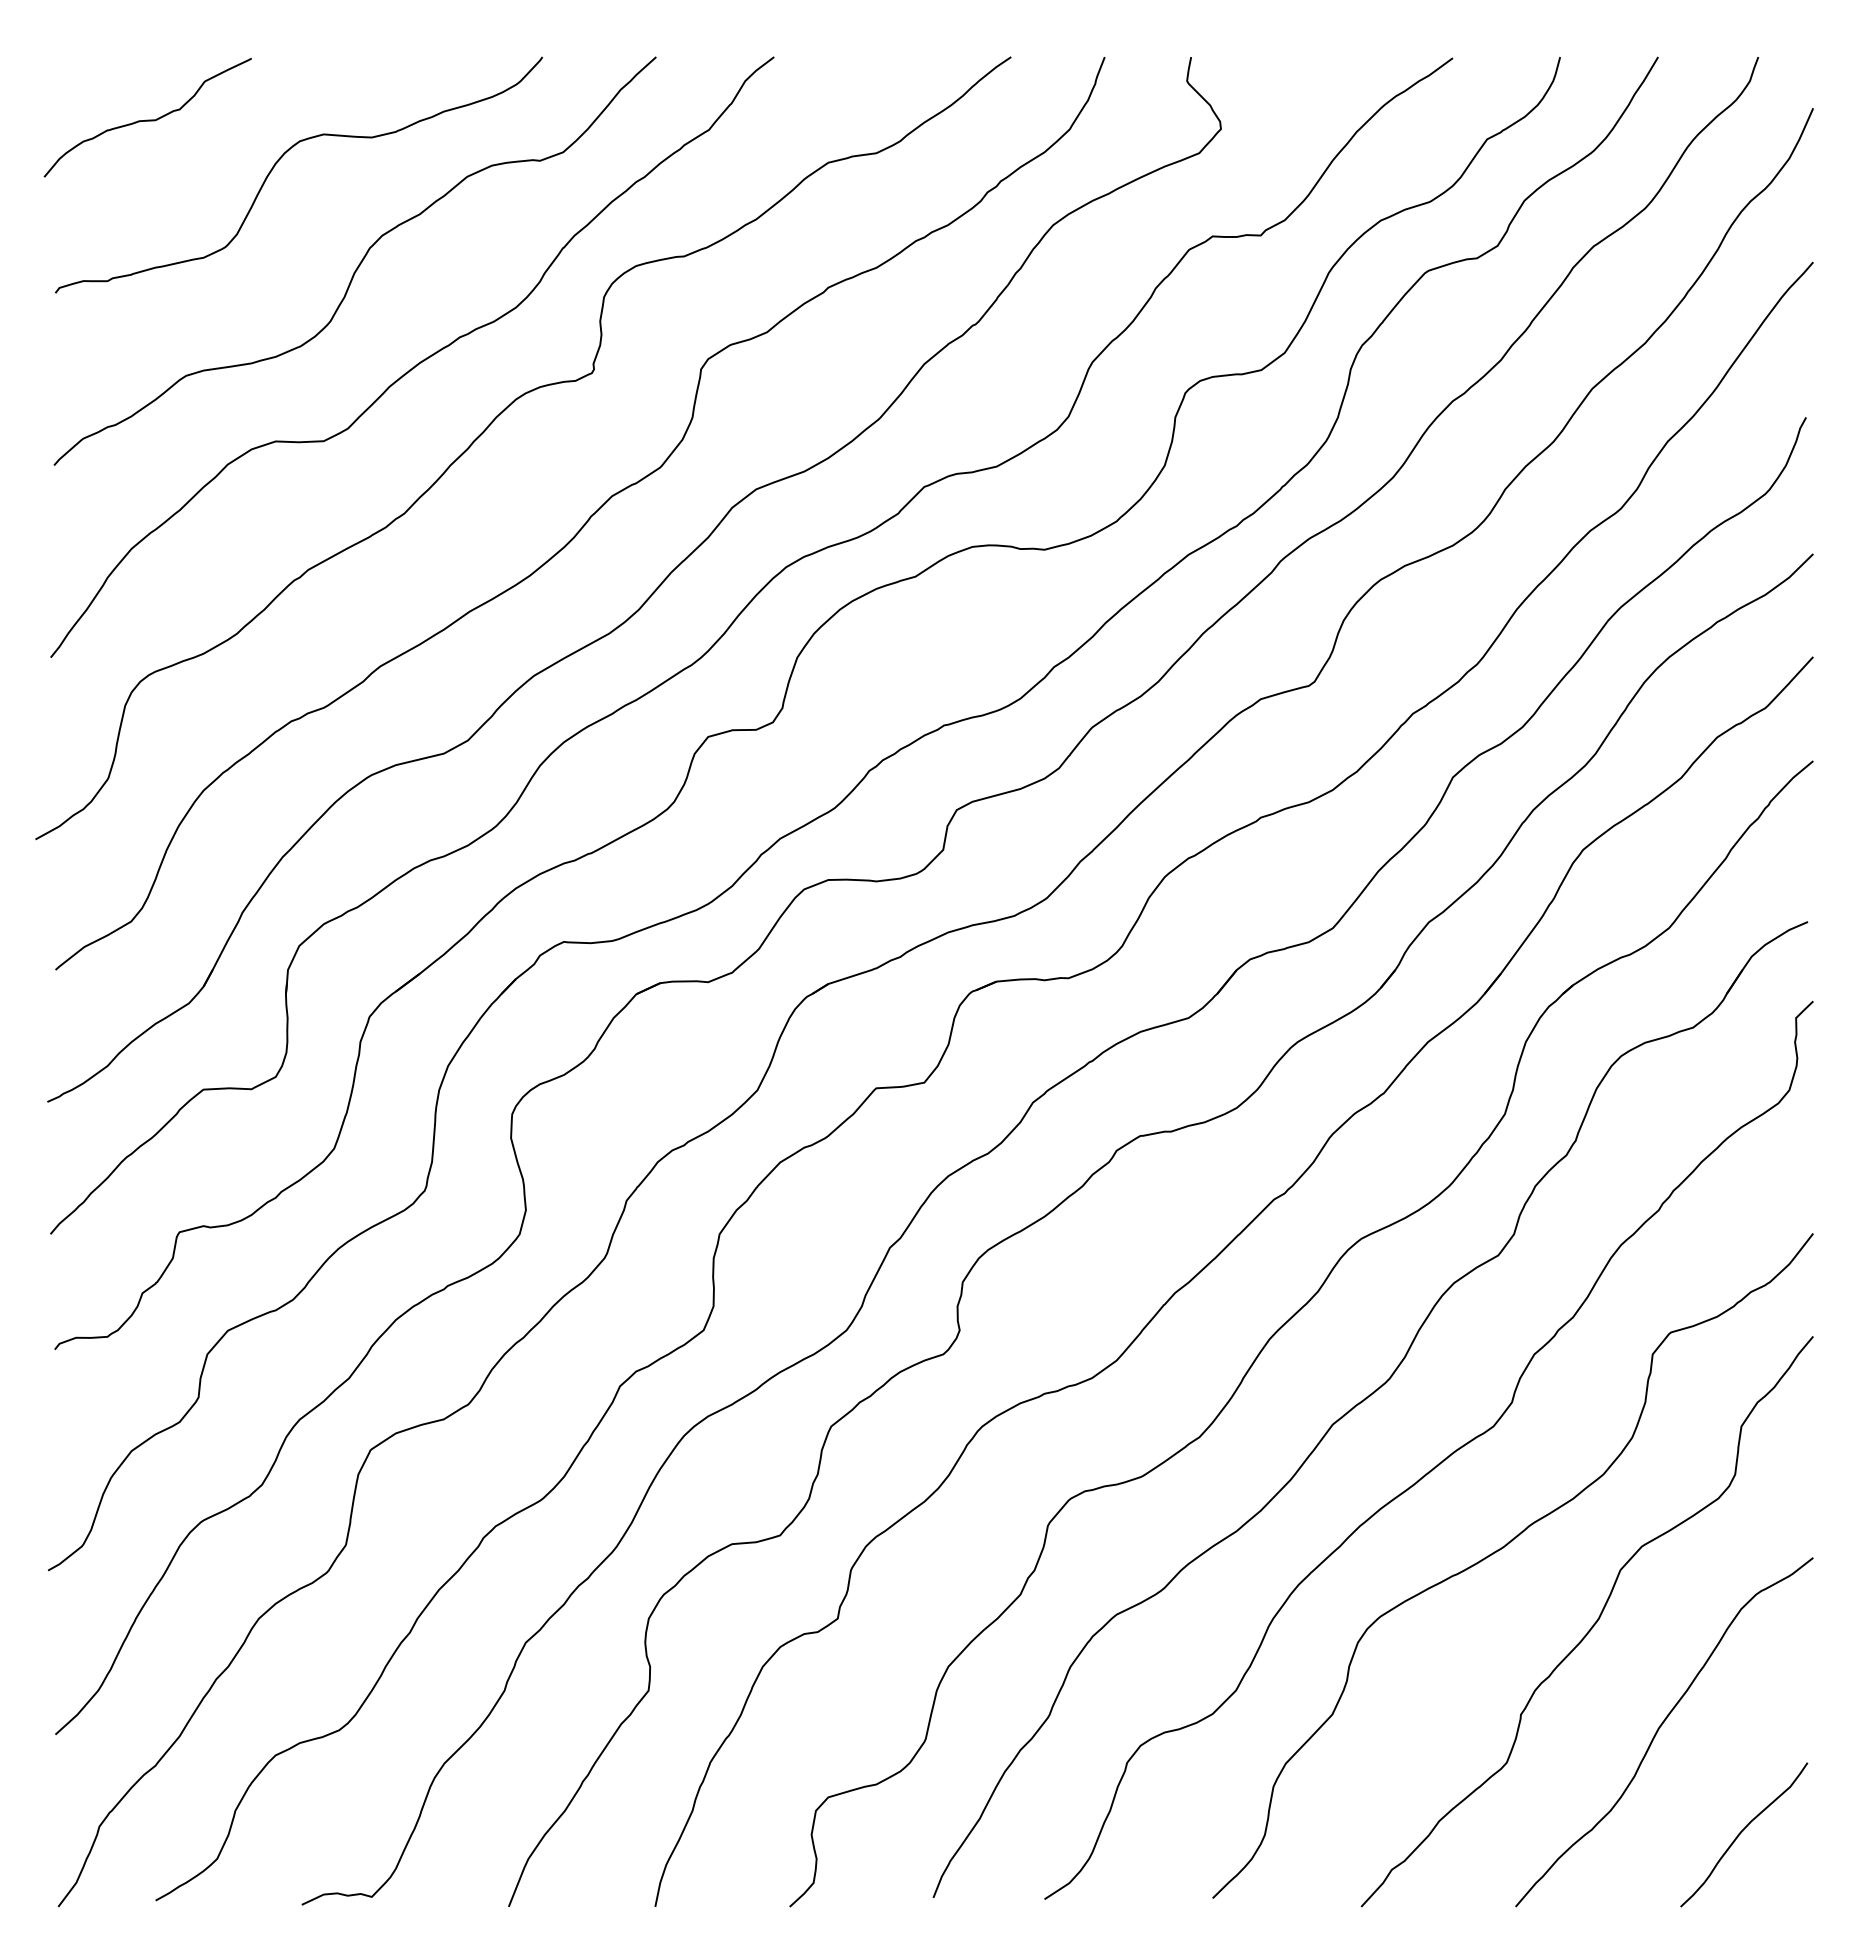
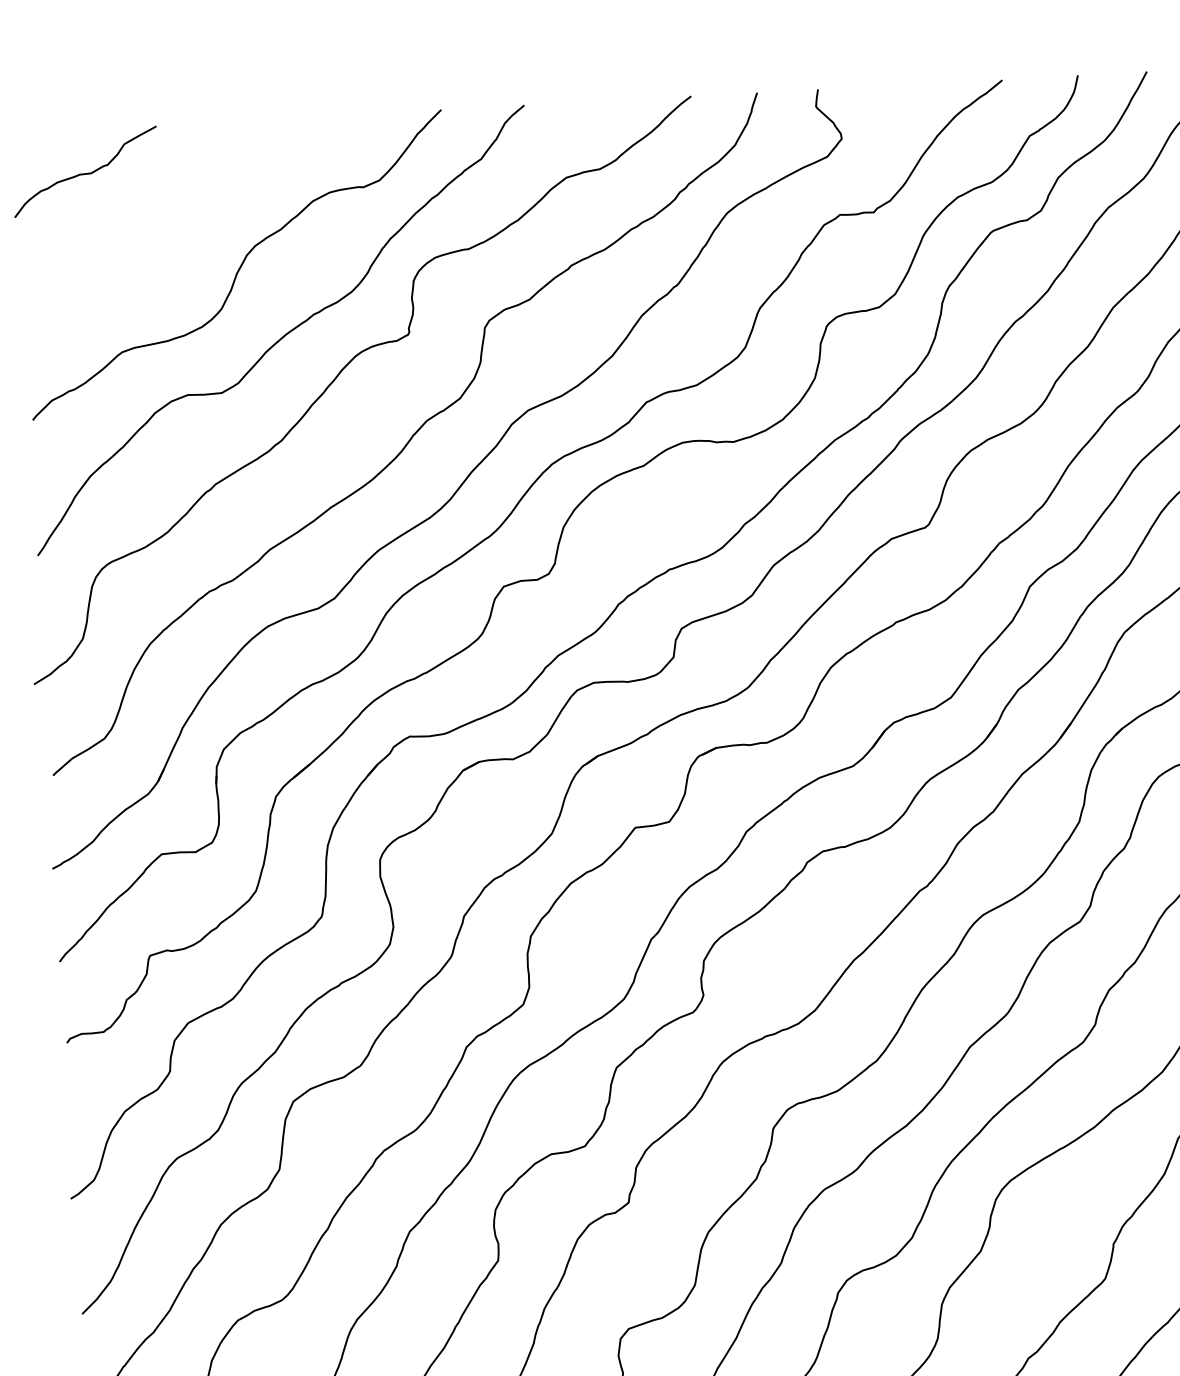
curve: (282, 157) -> (181, 194), removed

